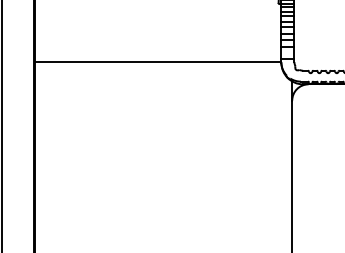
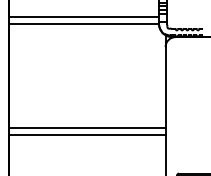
line: (157, 52) -> (83, 17), added
line: (162, 234) -> (86, 128), added
line: (162, 244) -> (86, 134), added

